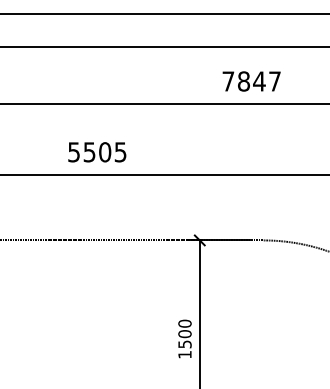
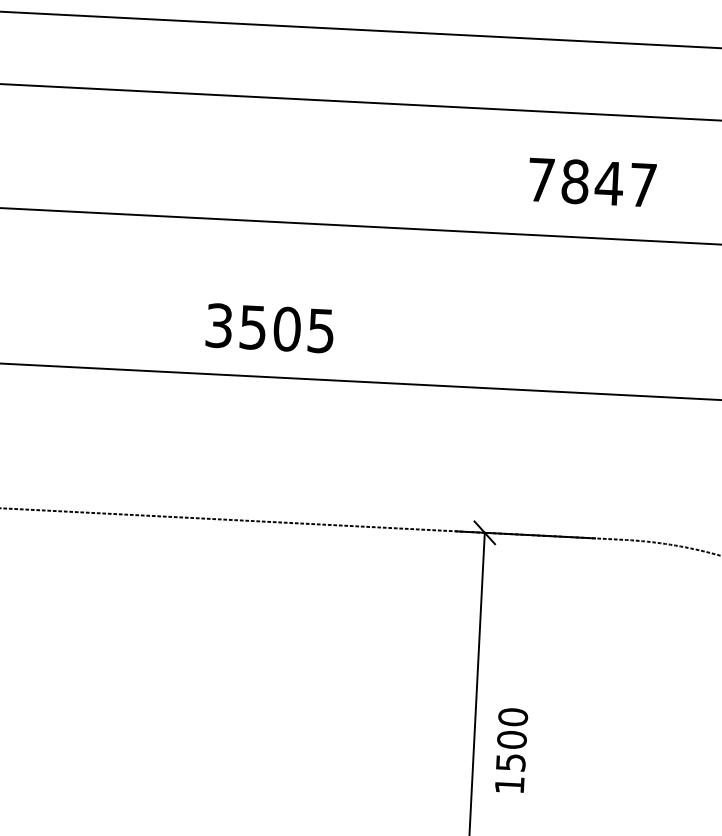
text: (251, 81) -> (591, 182), moved
text: (73, 151) -> (217, 323), 5505 -> 3505
text: (184, 338) -> (510, 749), moved

